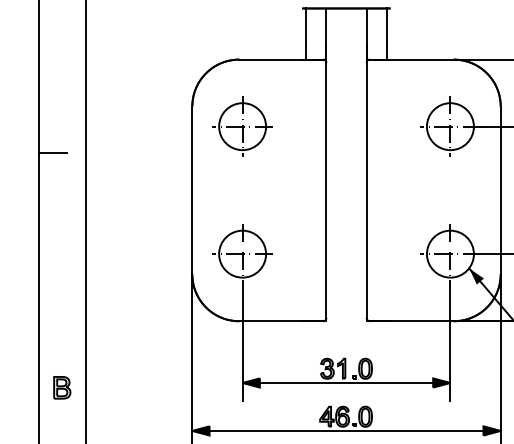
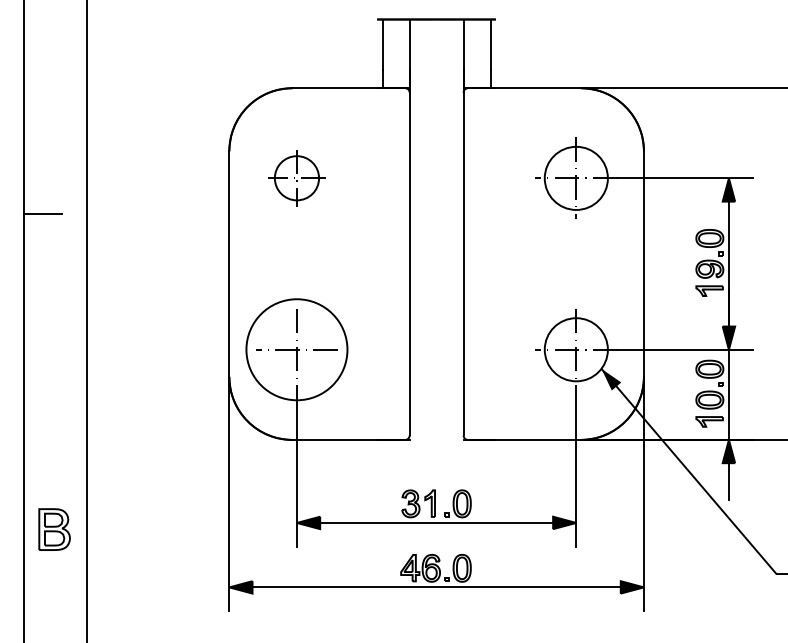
part: (242, 126) -> (296, 177), size x0.7
circle: (242, 253) -> (296, 349), size x1.6
part: (62, 387) -> (54, 528), size x1.4

